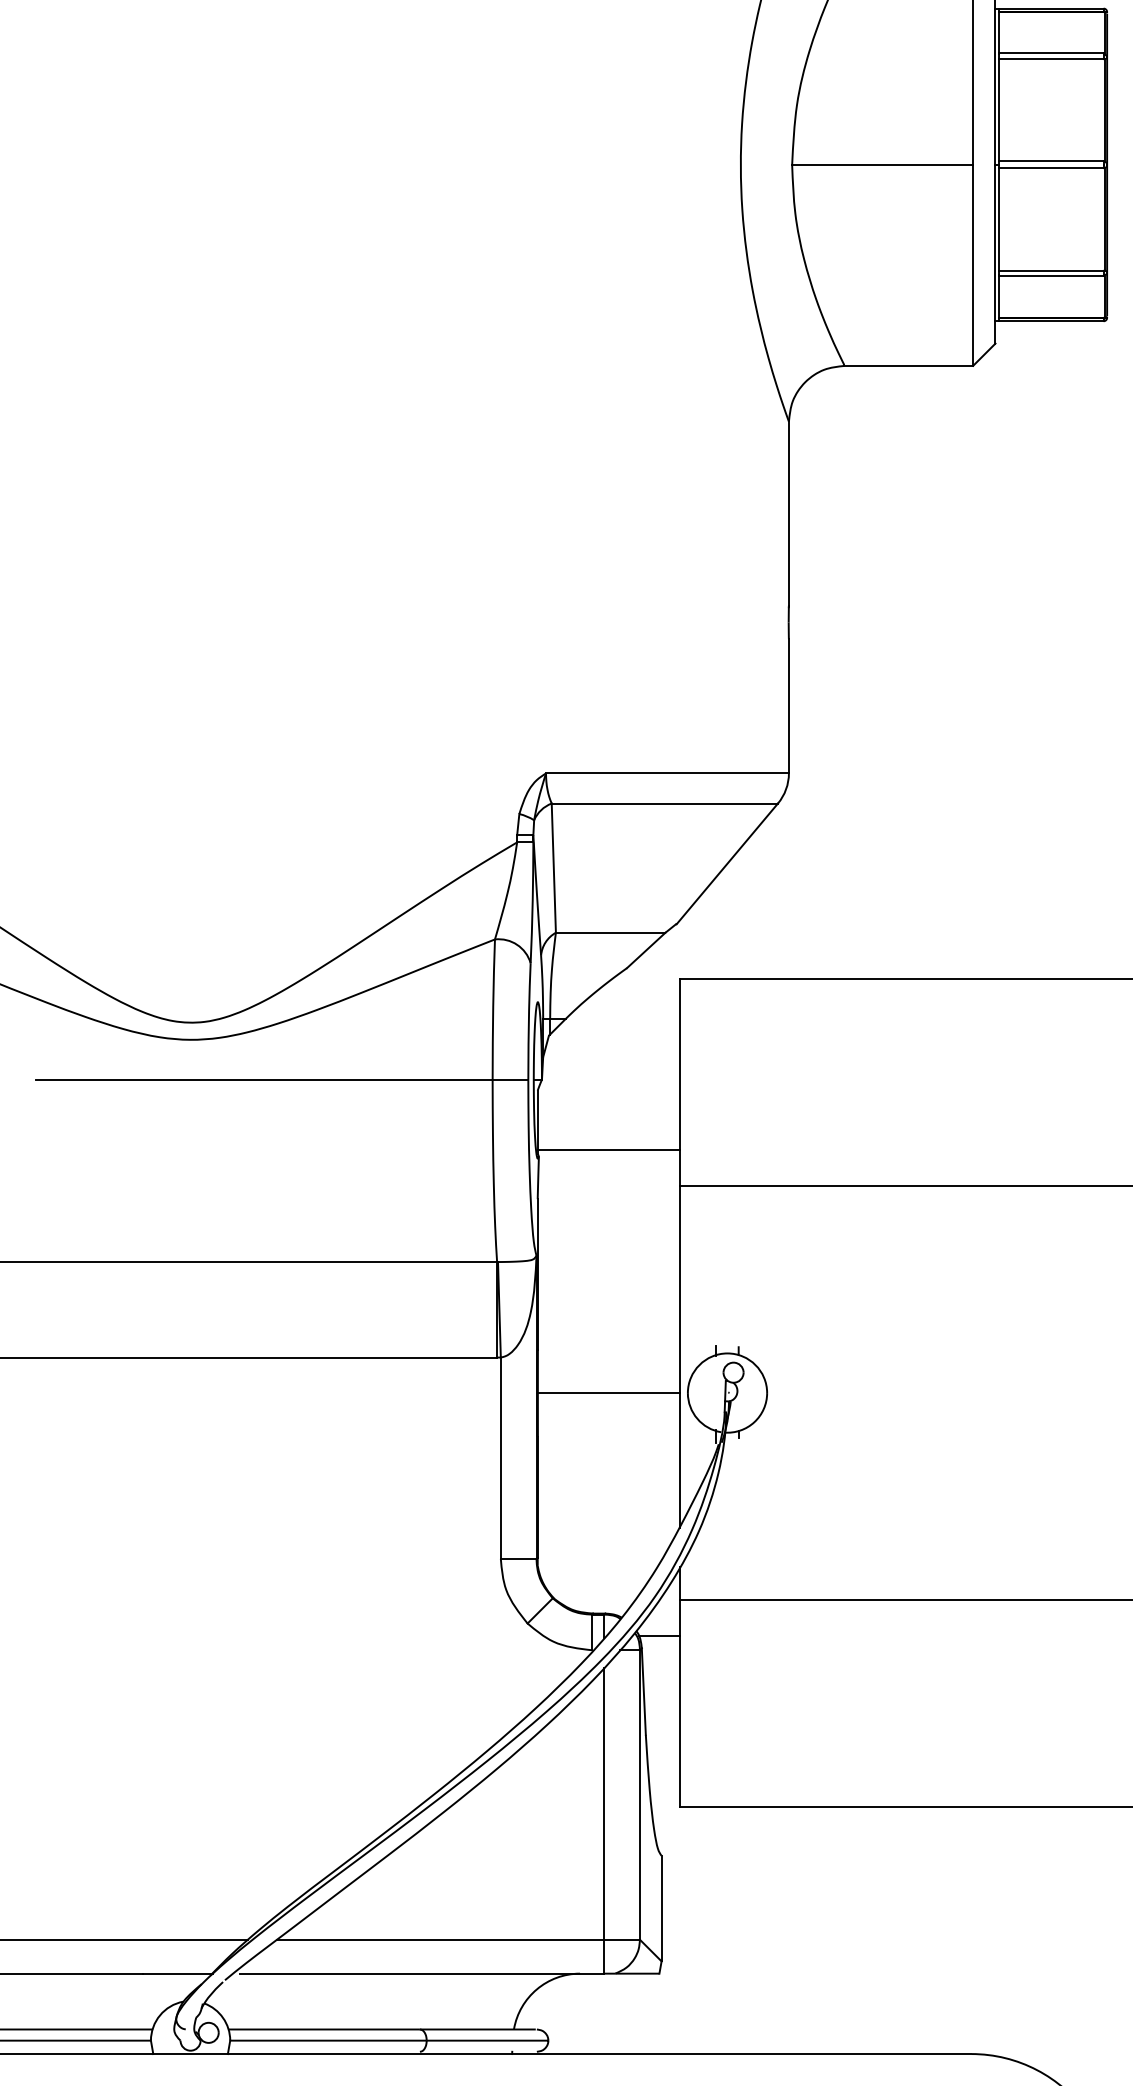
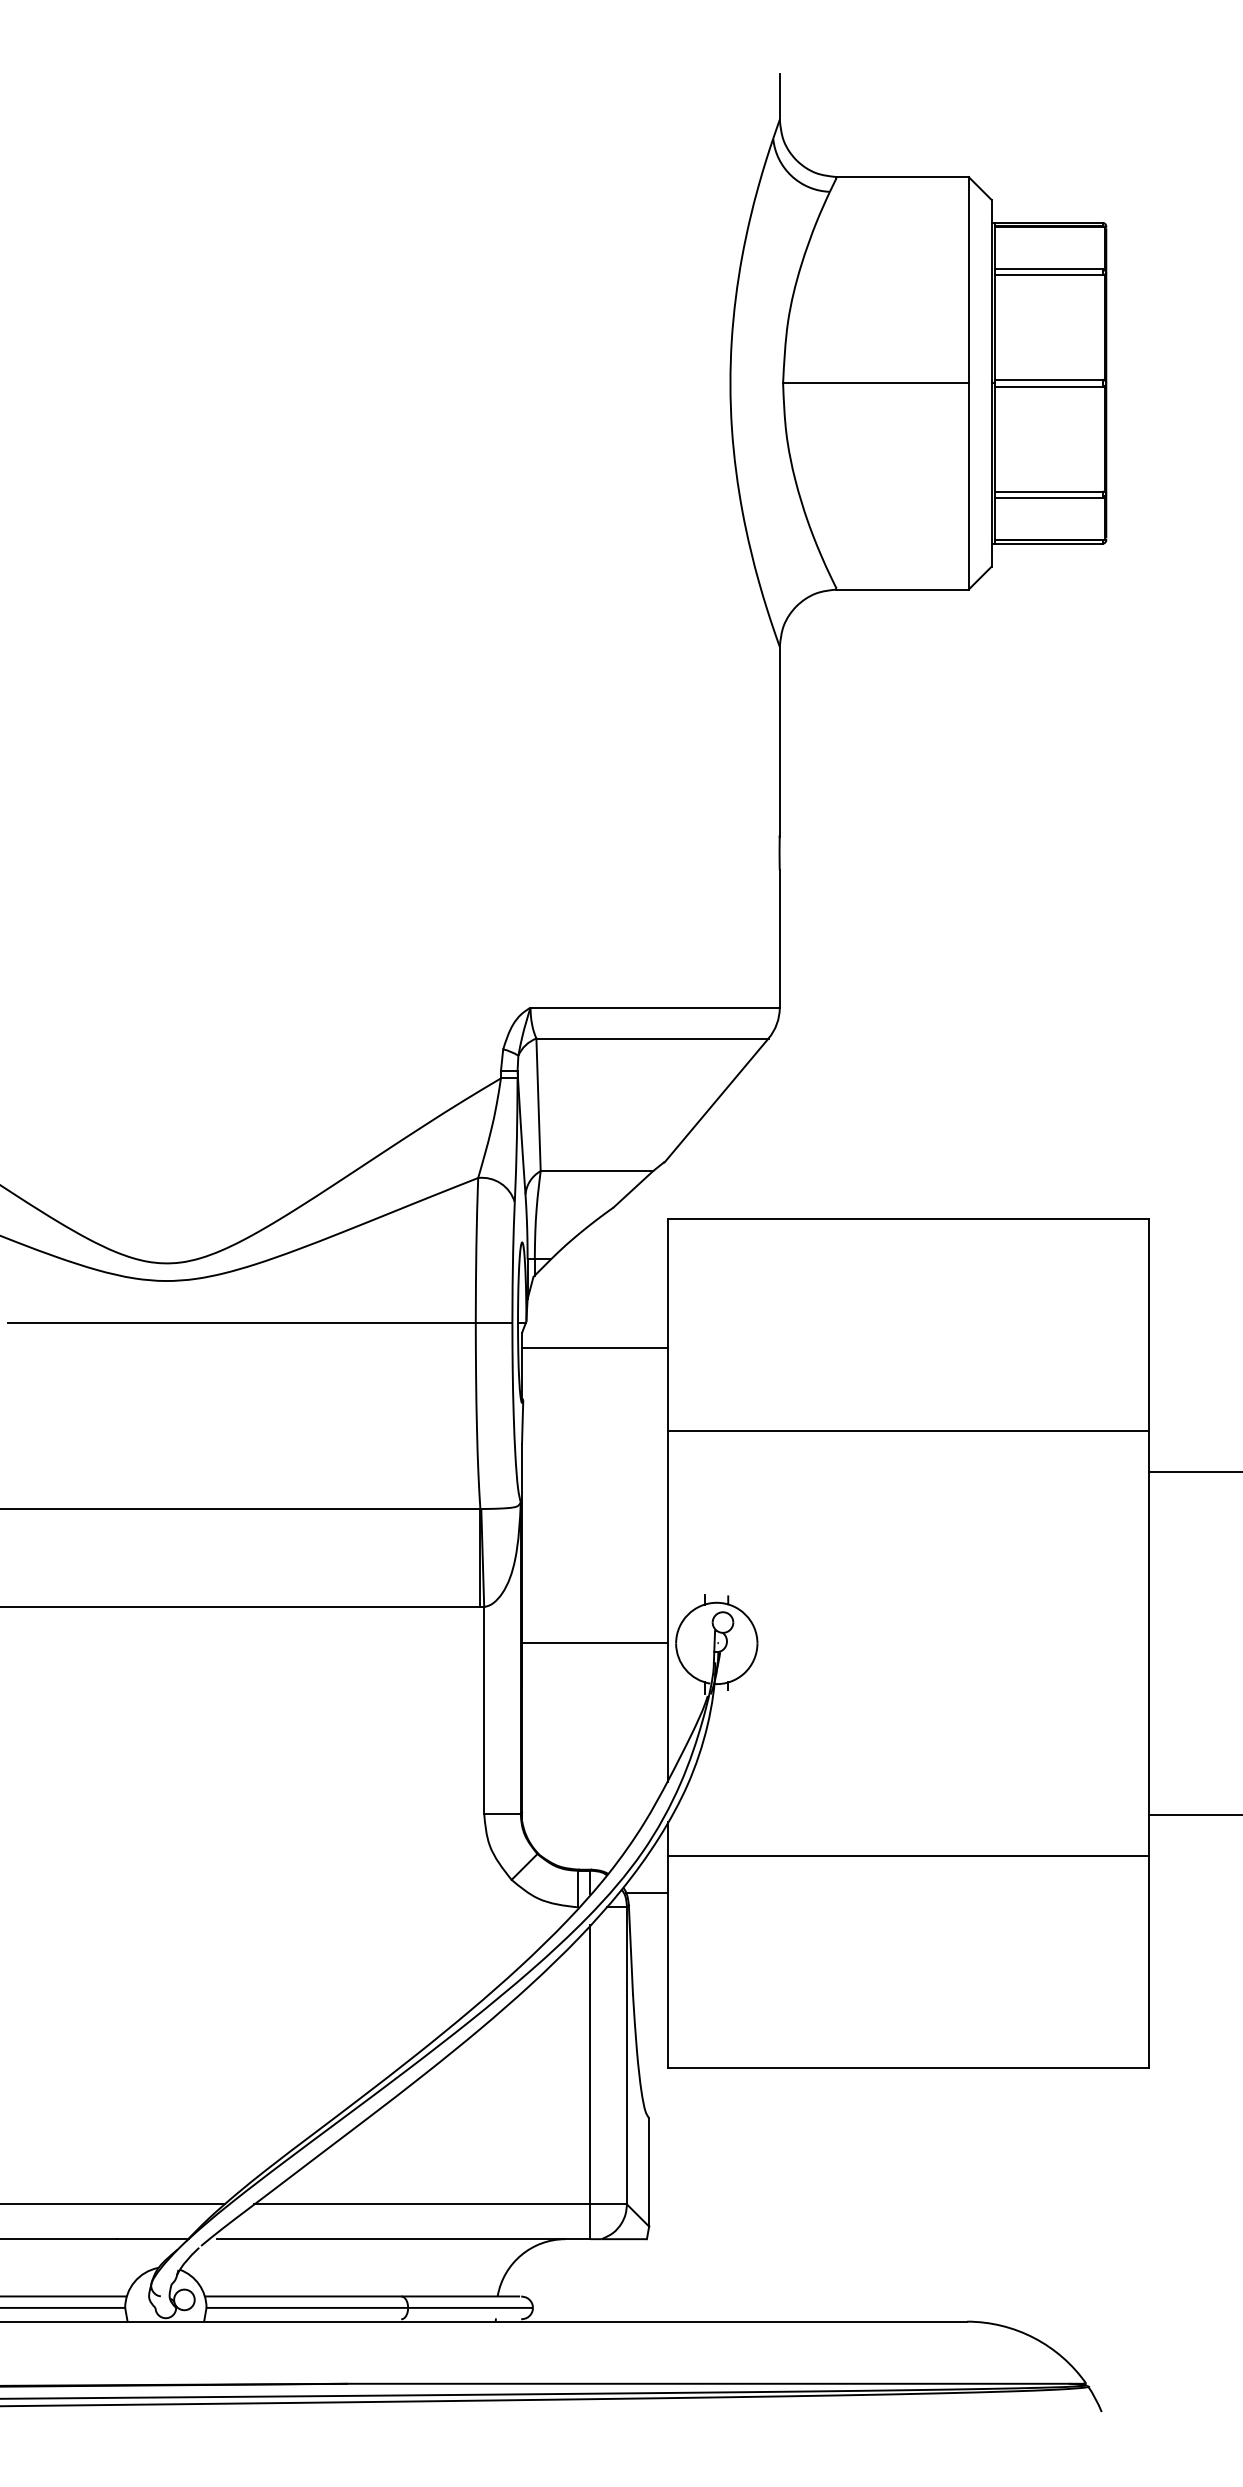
line: (608, 1149) -> (594, 1347), moved

